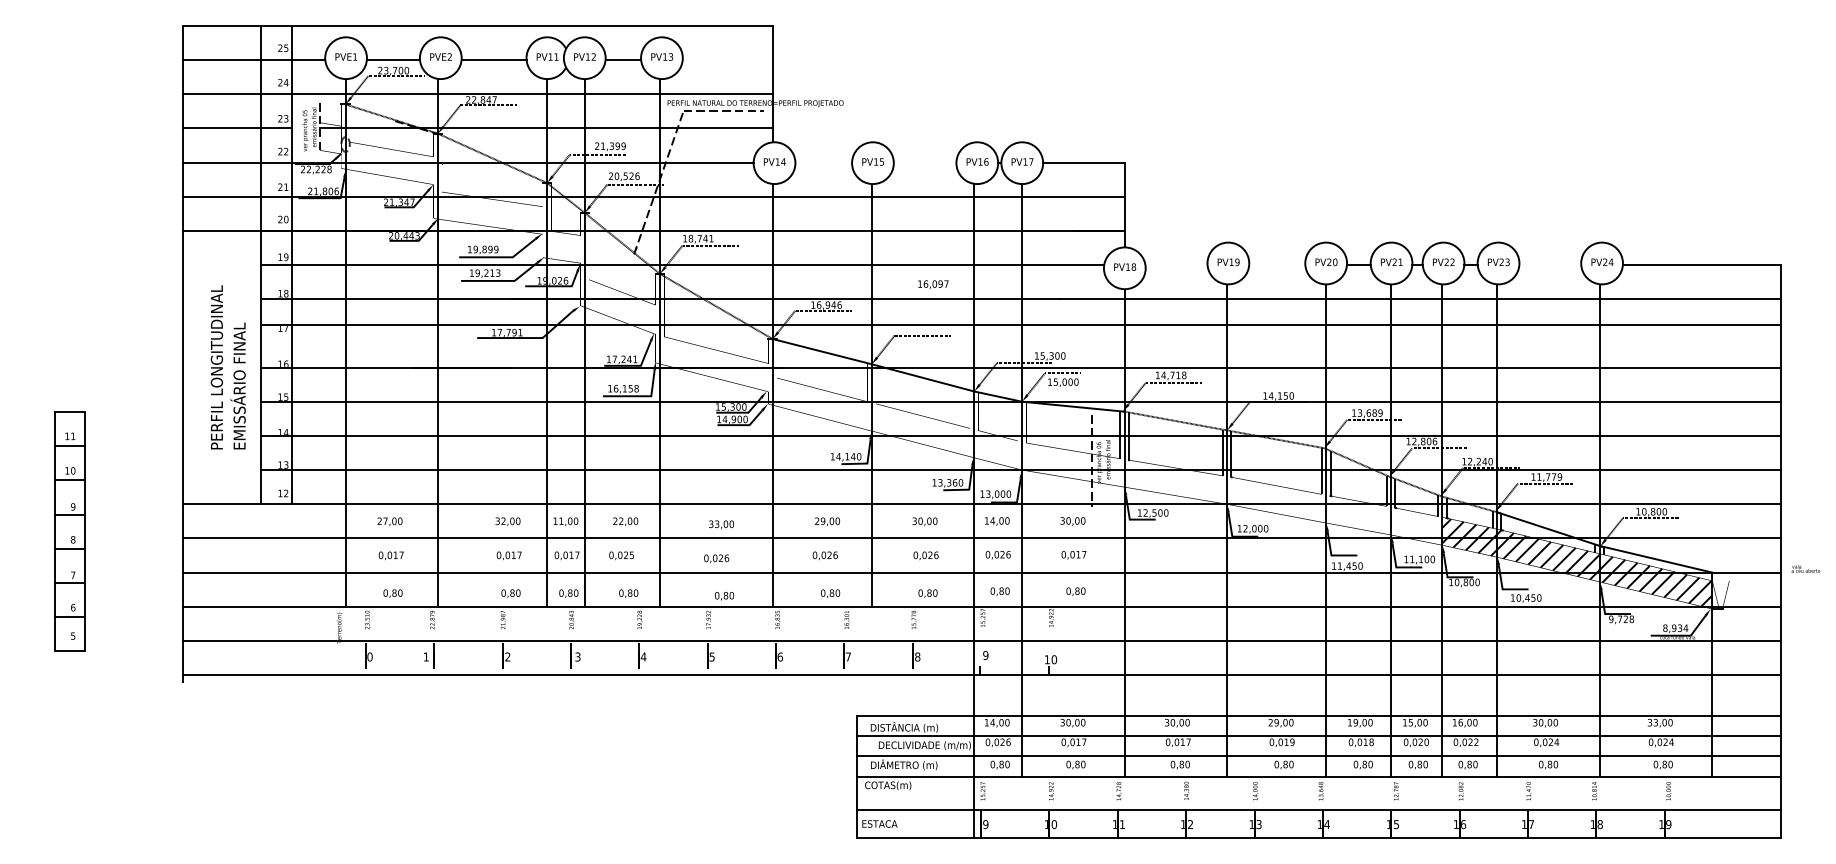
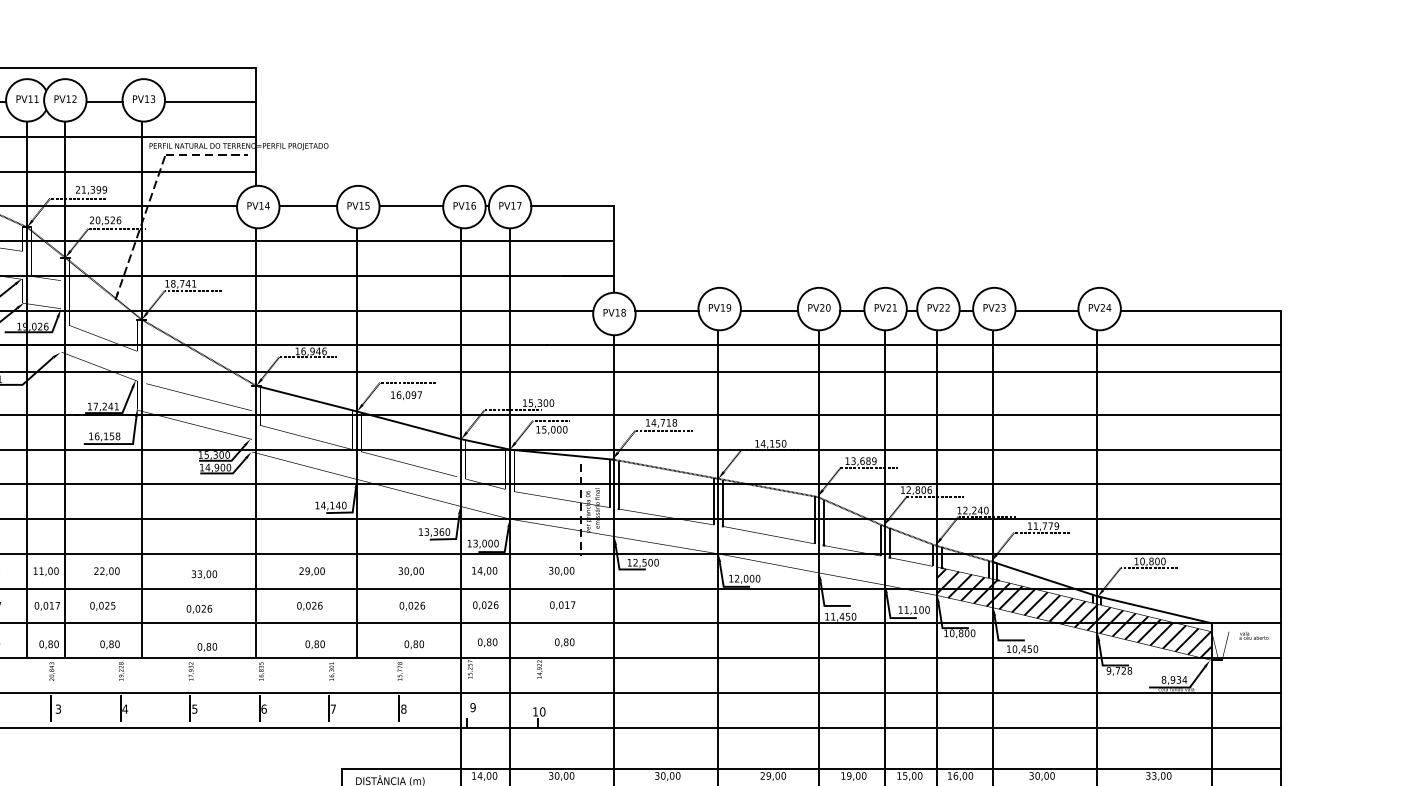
line: (727, 60) -> (210, 102), added
line: (823, 162) -> (308, 206), added
line: (924, 162) -> (410, 206), added
line: (1176, 265) -> (666, 311), added
line: (1277, 265) -> (769, 311), added
line: (1550, 265) -> (1047, 311), added
text: (933, 284) -> (406, 395), moved
text: (1805, 568) -> (1253, 635), moved

